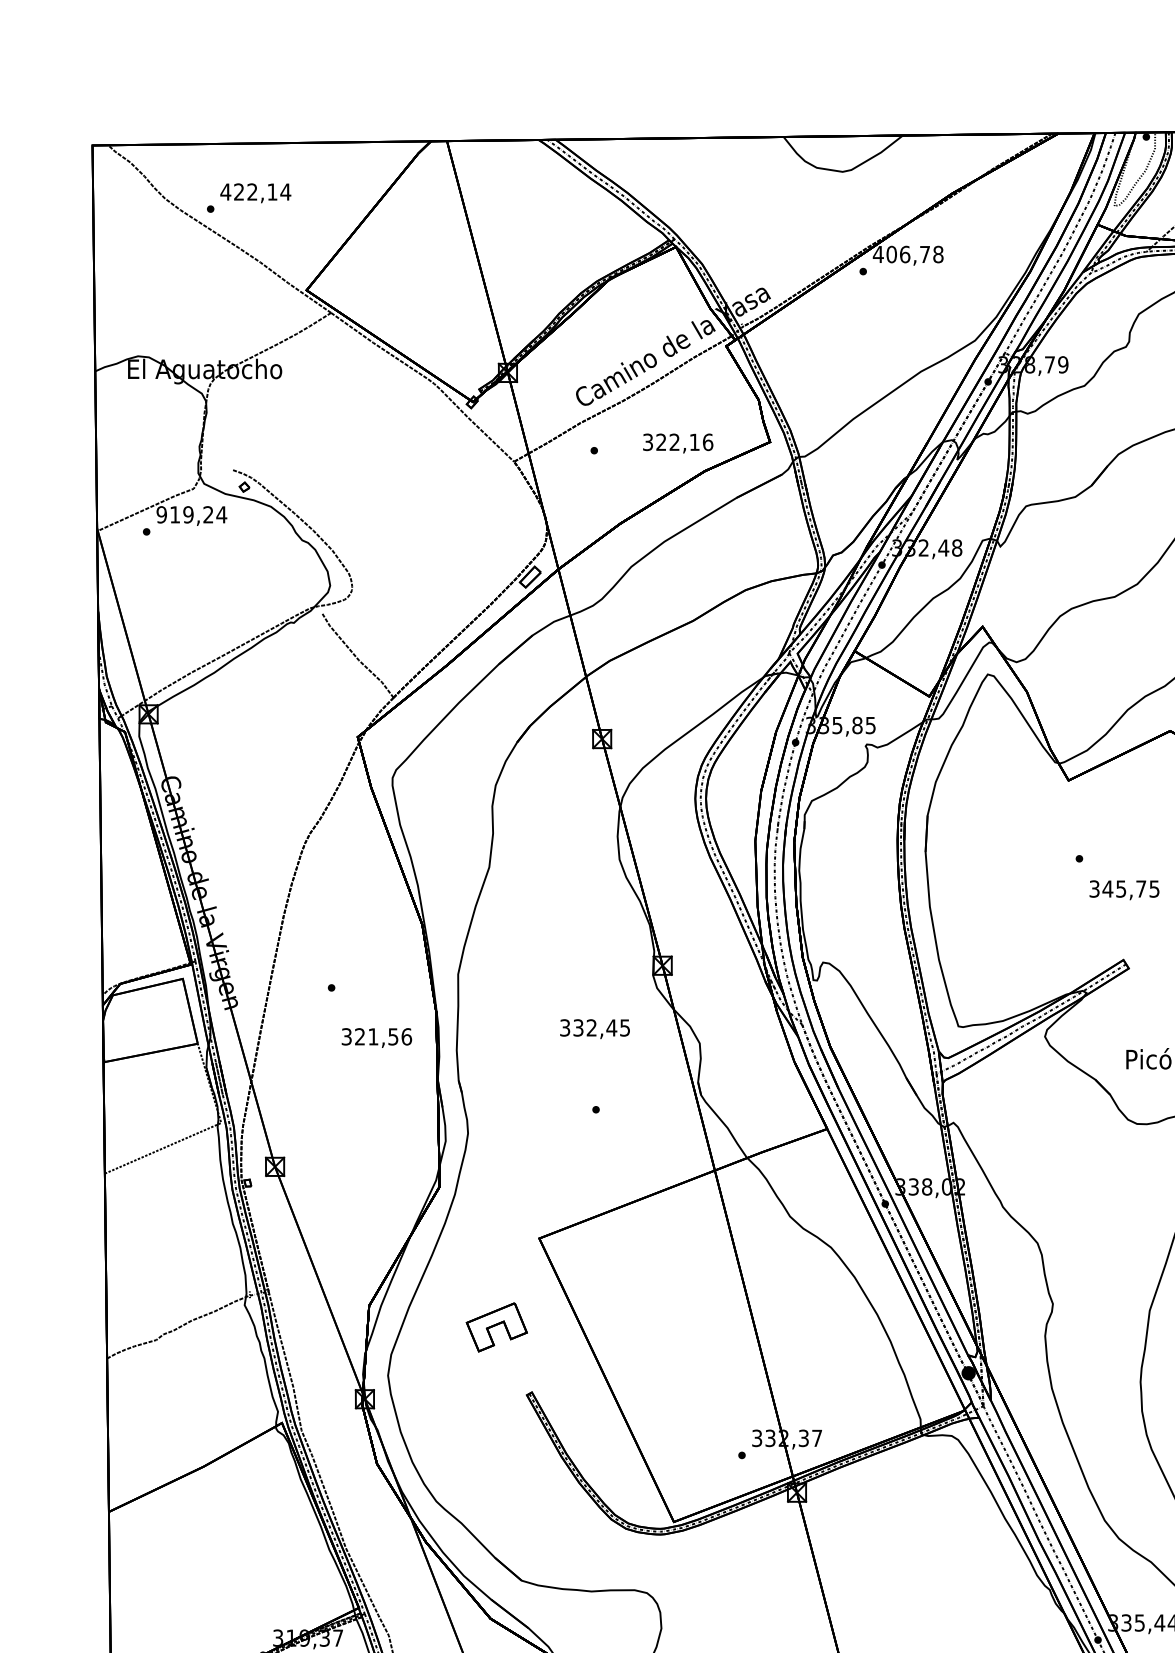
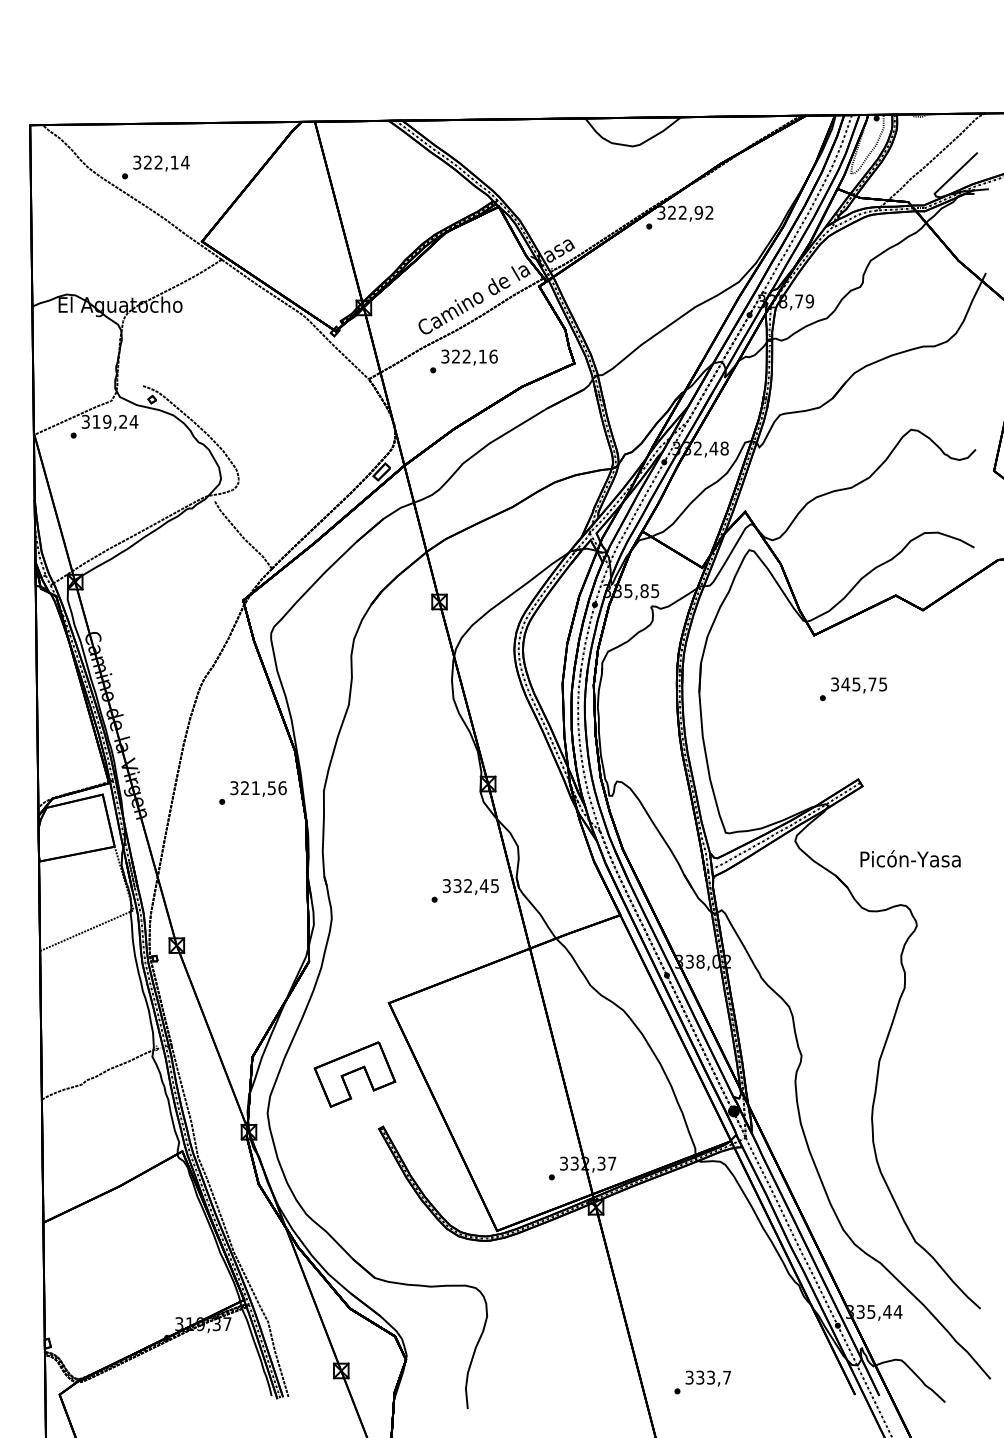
text: (224, 191) -> (136, 162), 422,14 -> 322,14
text: (908, 254) -> (685, 212), 406,78 -> 322,92
text: (678, 443) -> (469, 357), moved
text: (161, 514) -> (85, 421), 919,24 -> 319,24
text: (1125, 890) -> (859, 685), moved
text: (594, 1028) -> (470, 886), moved
text: (376, 1037) -> (258, 788), moved
part: (496, 1327) -> (354, 1074), size x1.67

